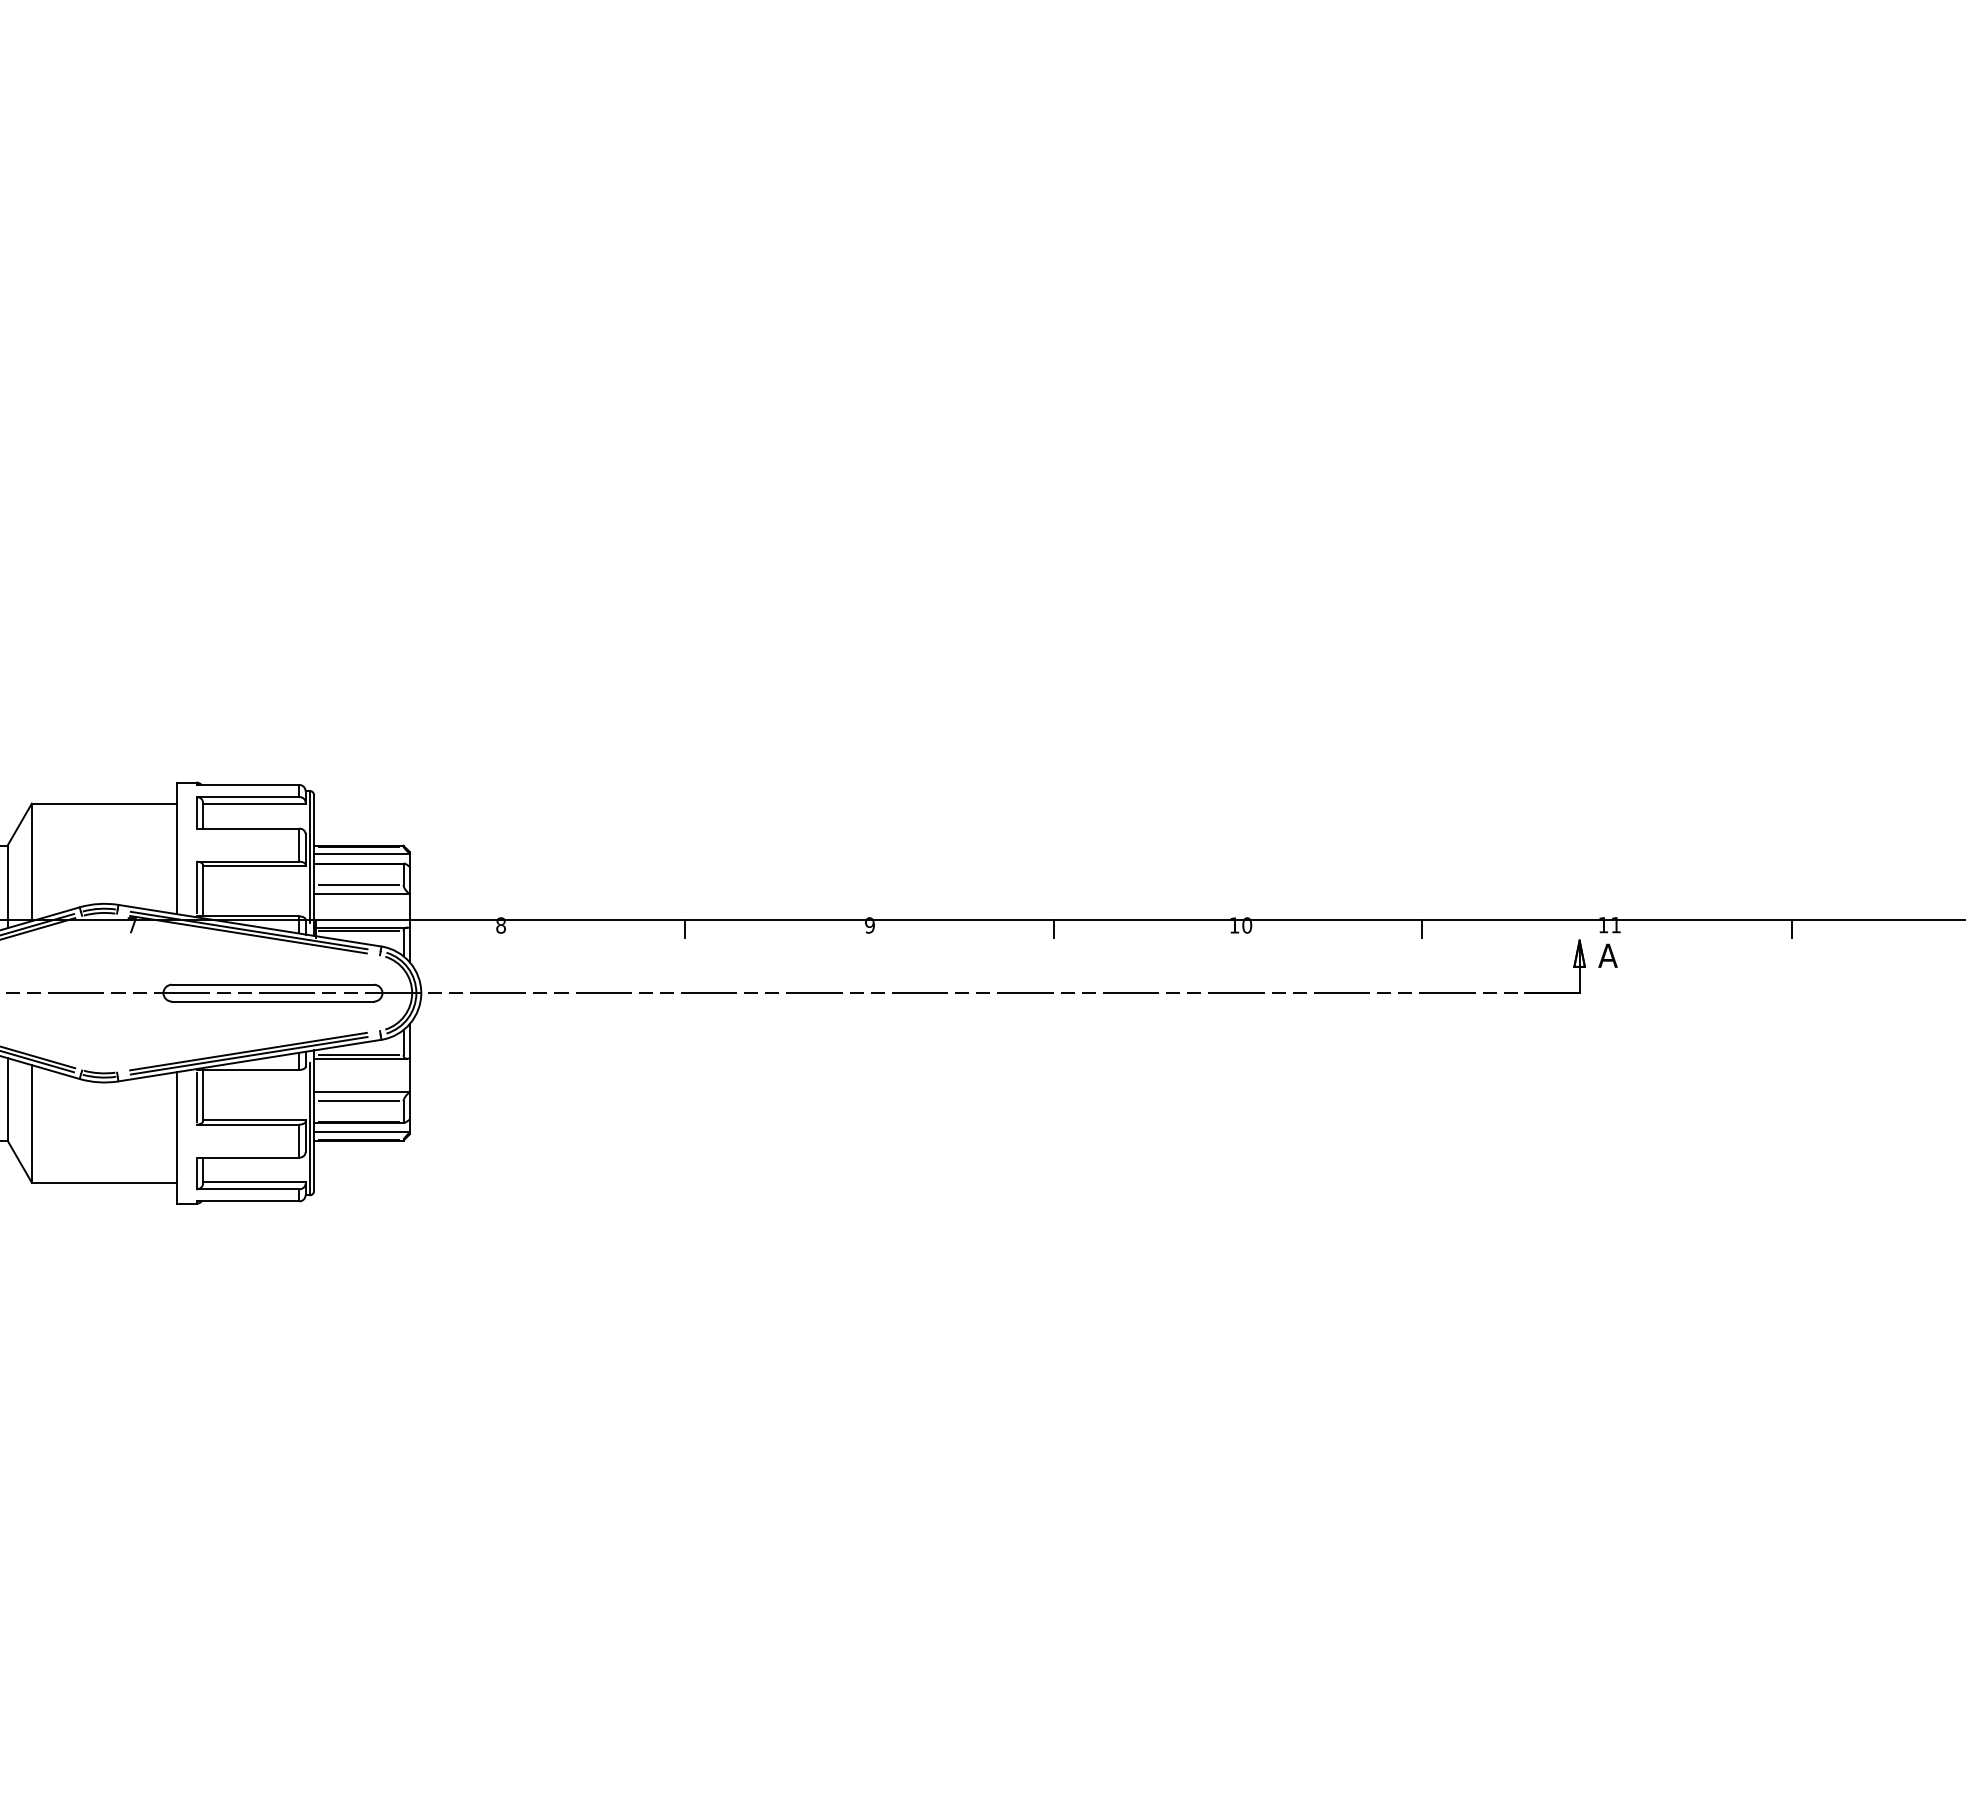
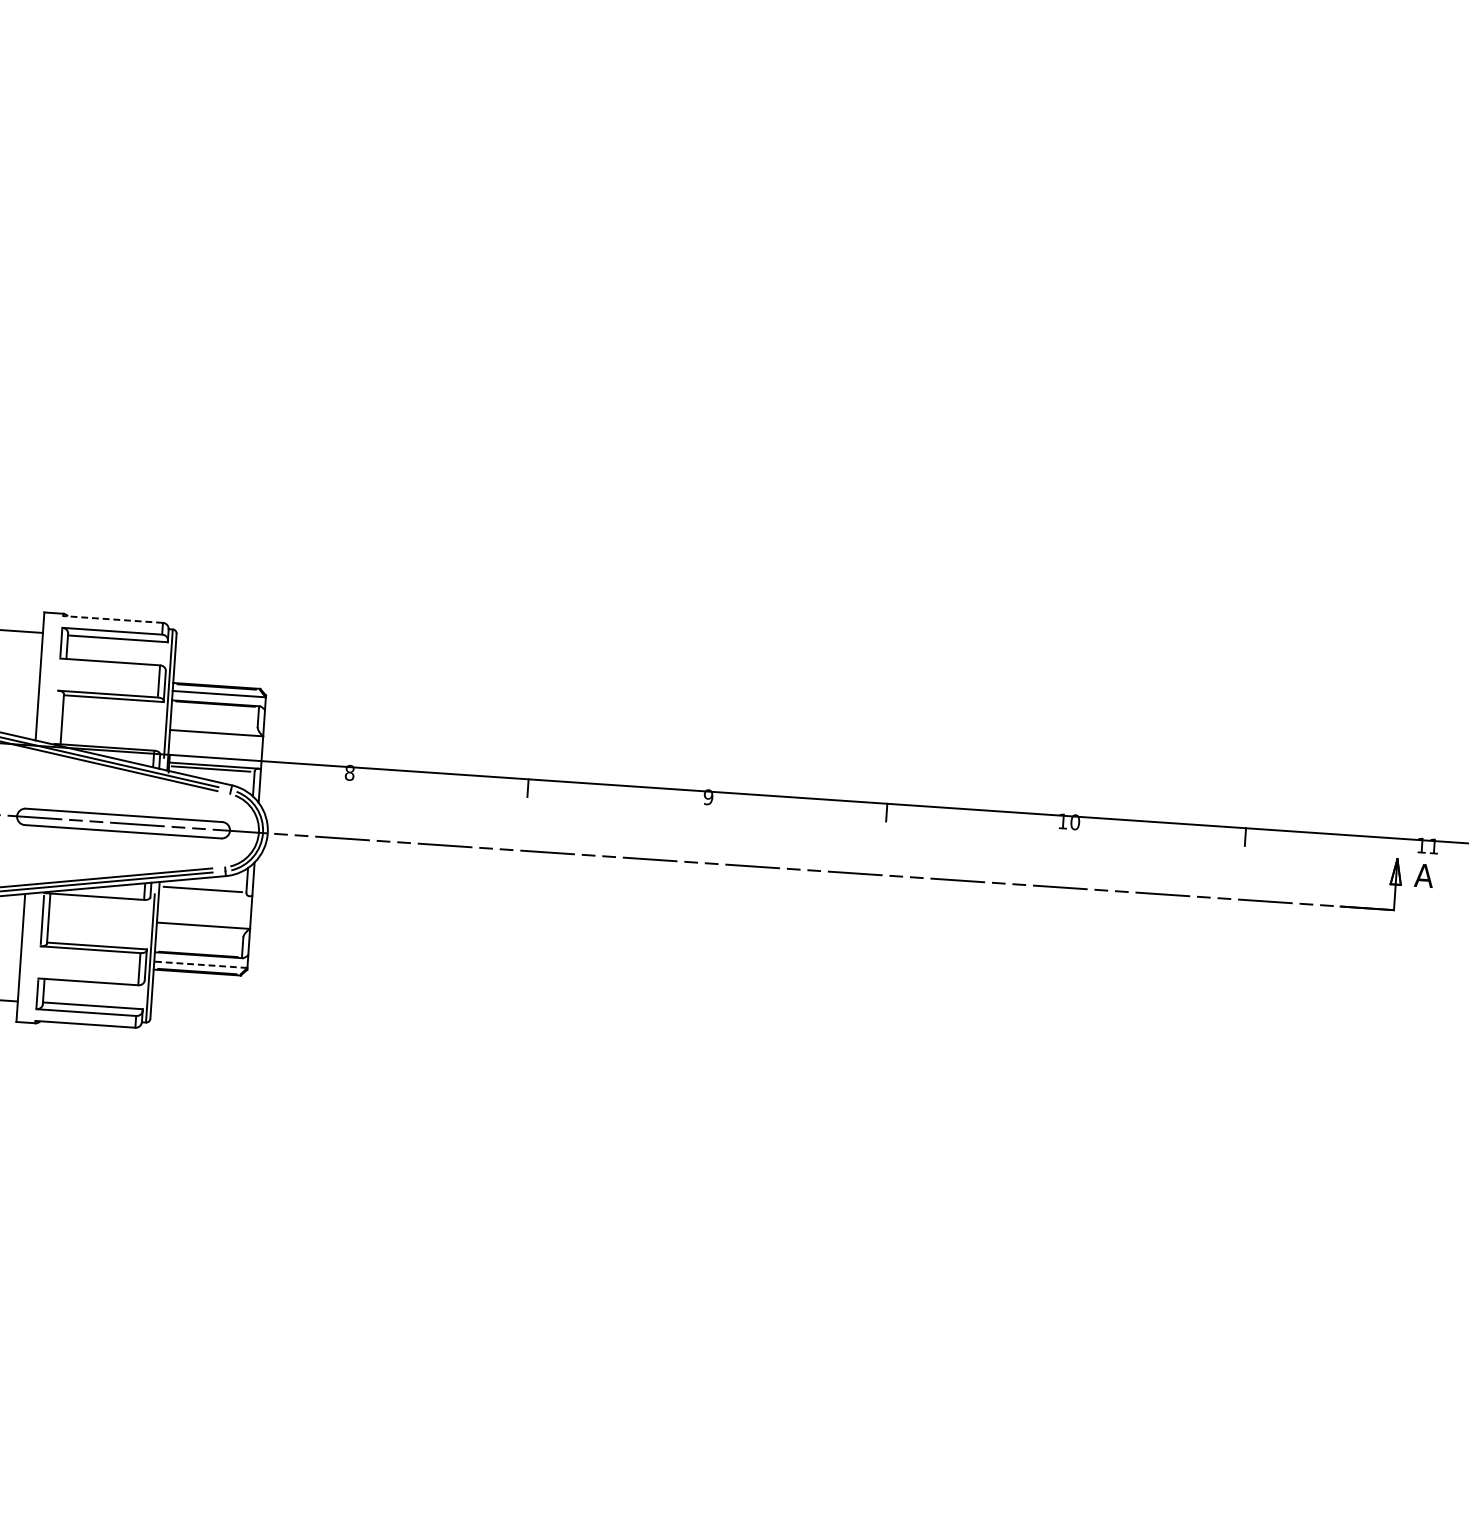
line: (247, 784) -> (112, 619), solid -> dashed
line: (358, 885) -> (213, 724), removed
line: (196, 888) -> (56, 716), removed
line: (360, 1058) -> (204, 892), removed
line: (358, 1101) -> (199, 934), removed
line: (361, 1132) -> (200, 964), solid -> dashed

